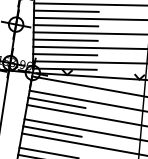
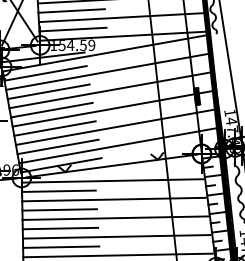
line: (58, 87) -> (58, 190), added
line: (54, 117) -> (60, 228), added

